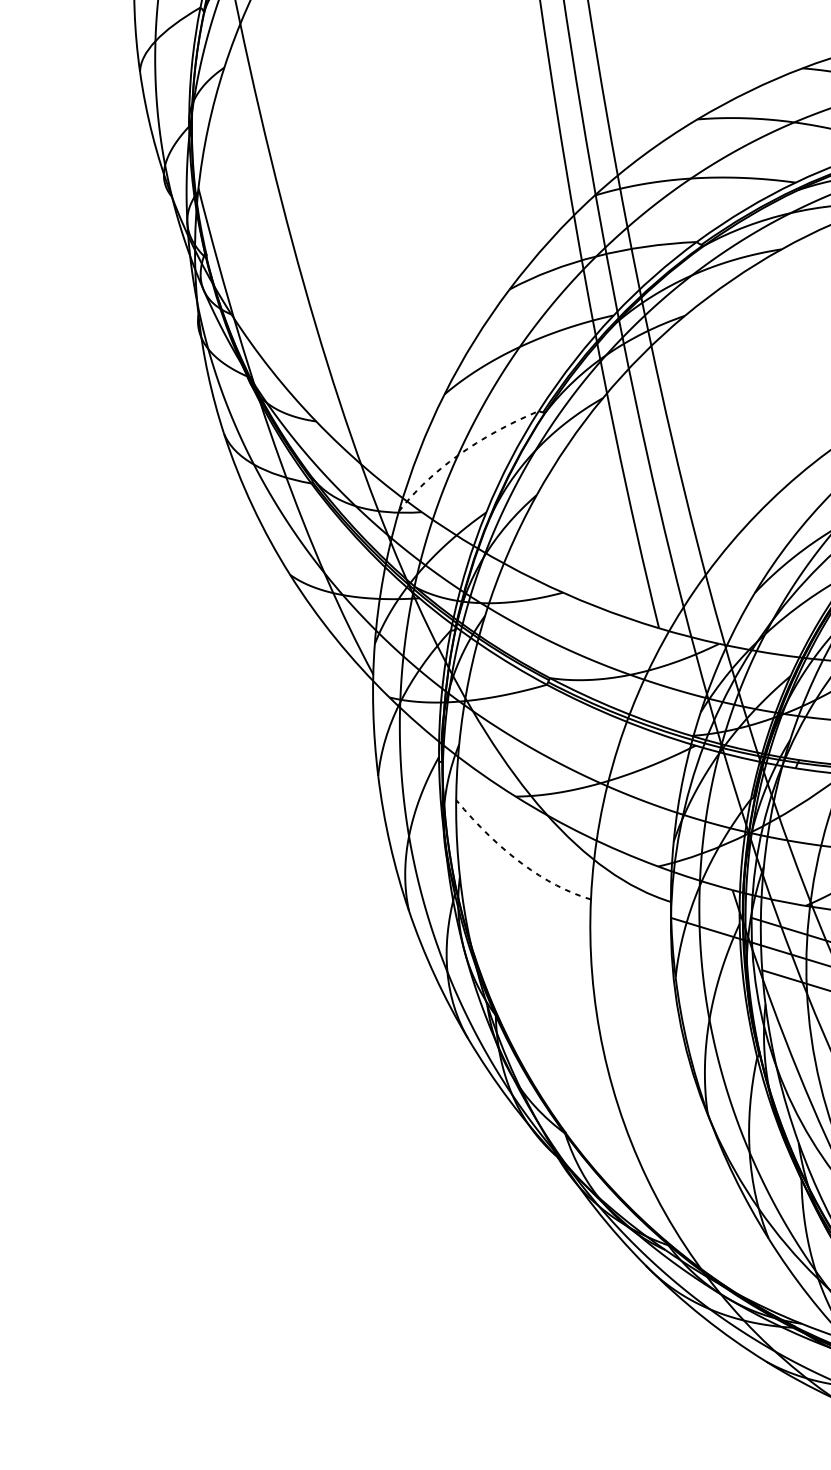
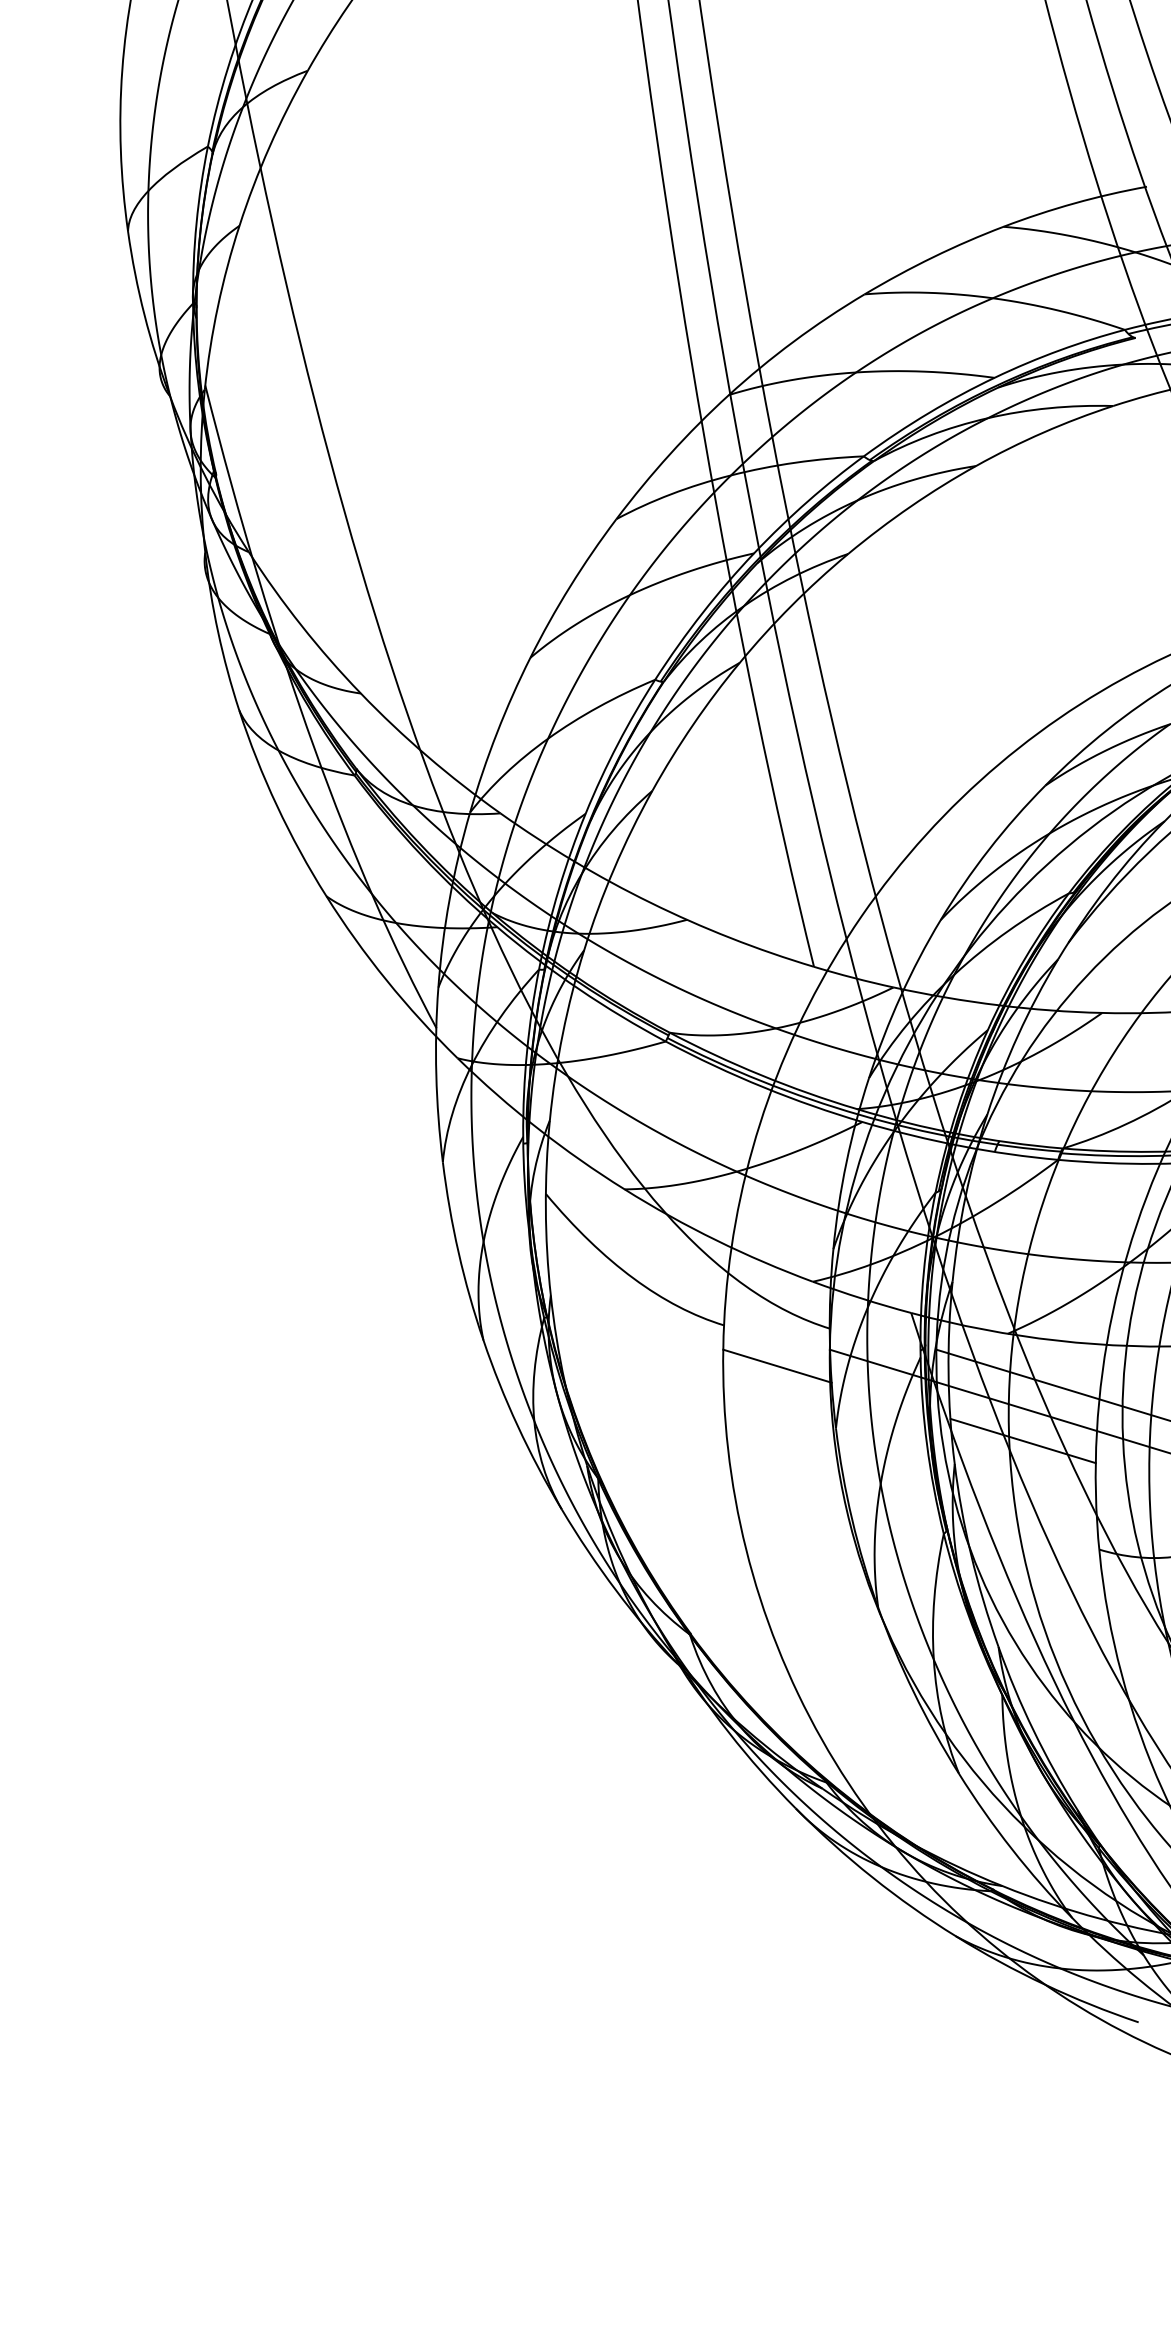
arc: (462, 452) -> (554, 734), dashed -> solid
arc: (517, 859) -> (626, 1272), dashed -> solid
line: (631, 929) -> (777, 1365), added

